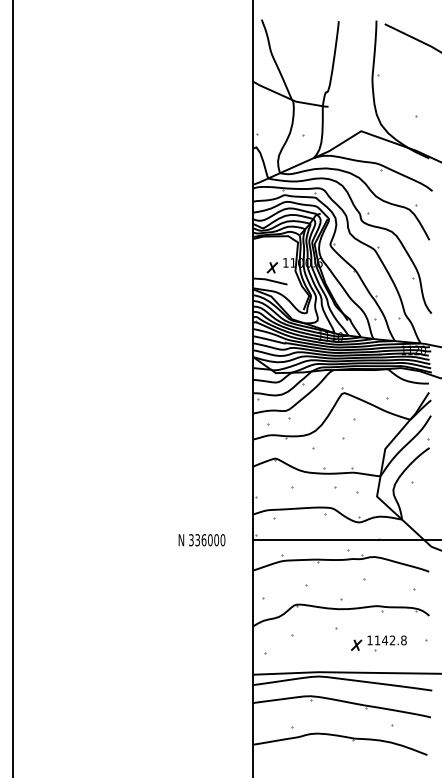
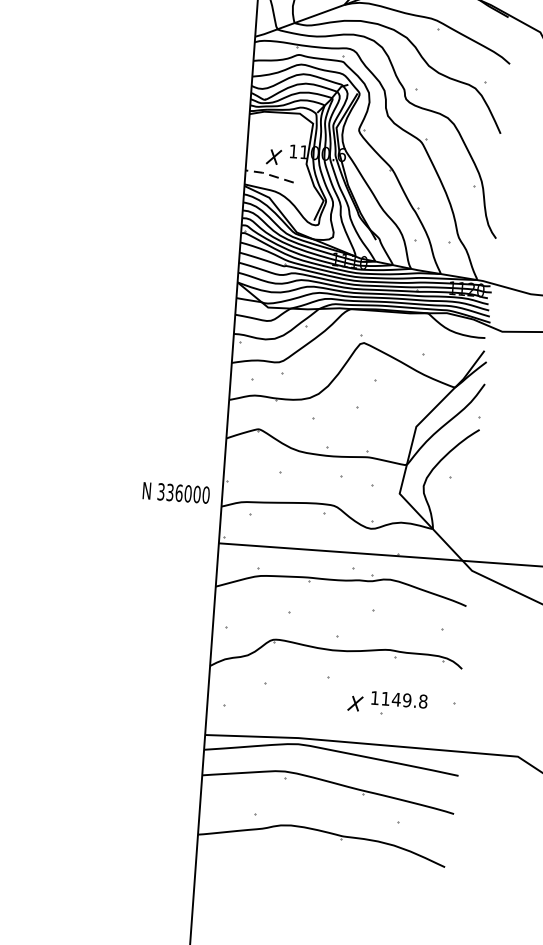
line: (269, 280) -> (268, 174), solid -> dashed
text: (201, 540) -> (175, 493), moved
text: (392, 640) -> (407, 700), 1142.8 -> 1149.8

